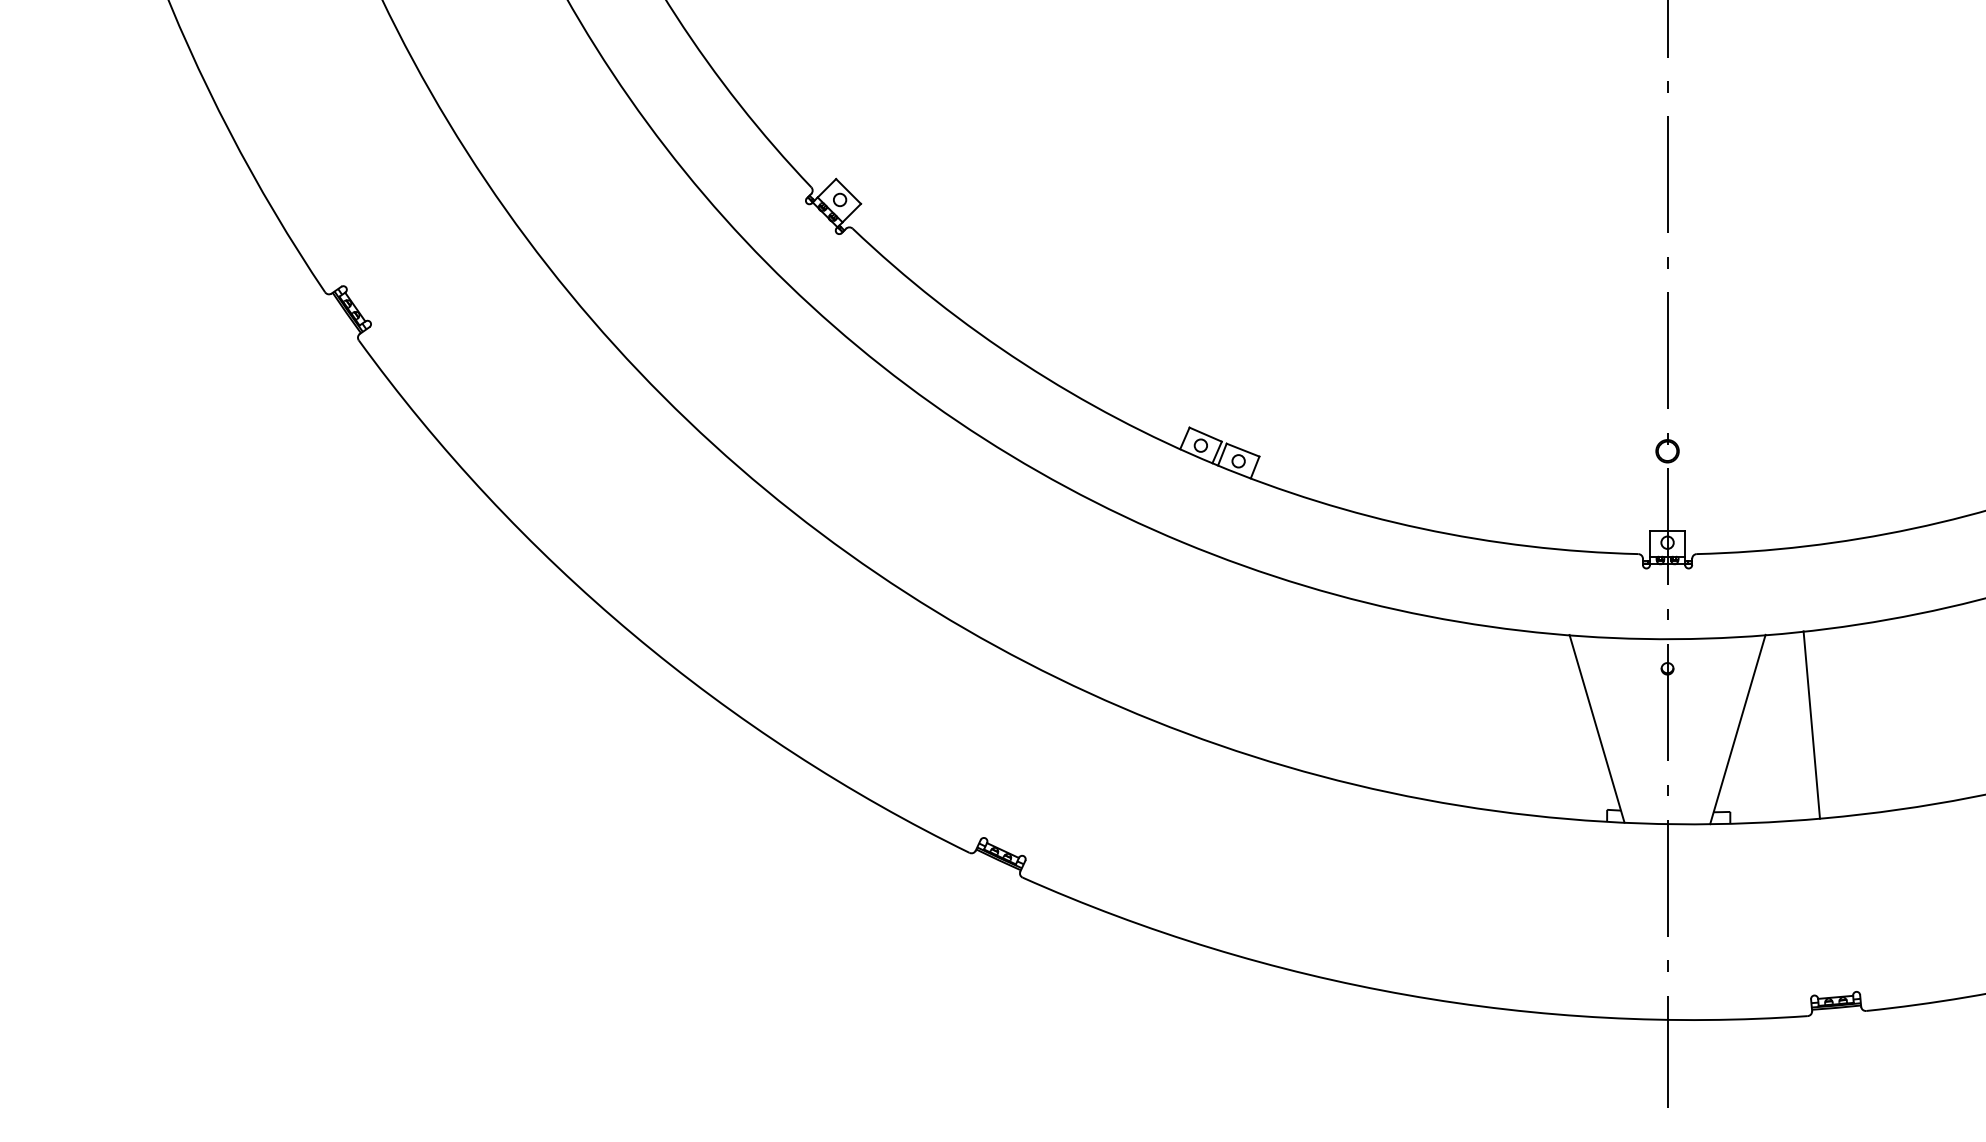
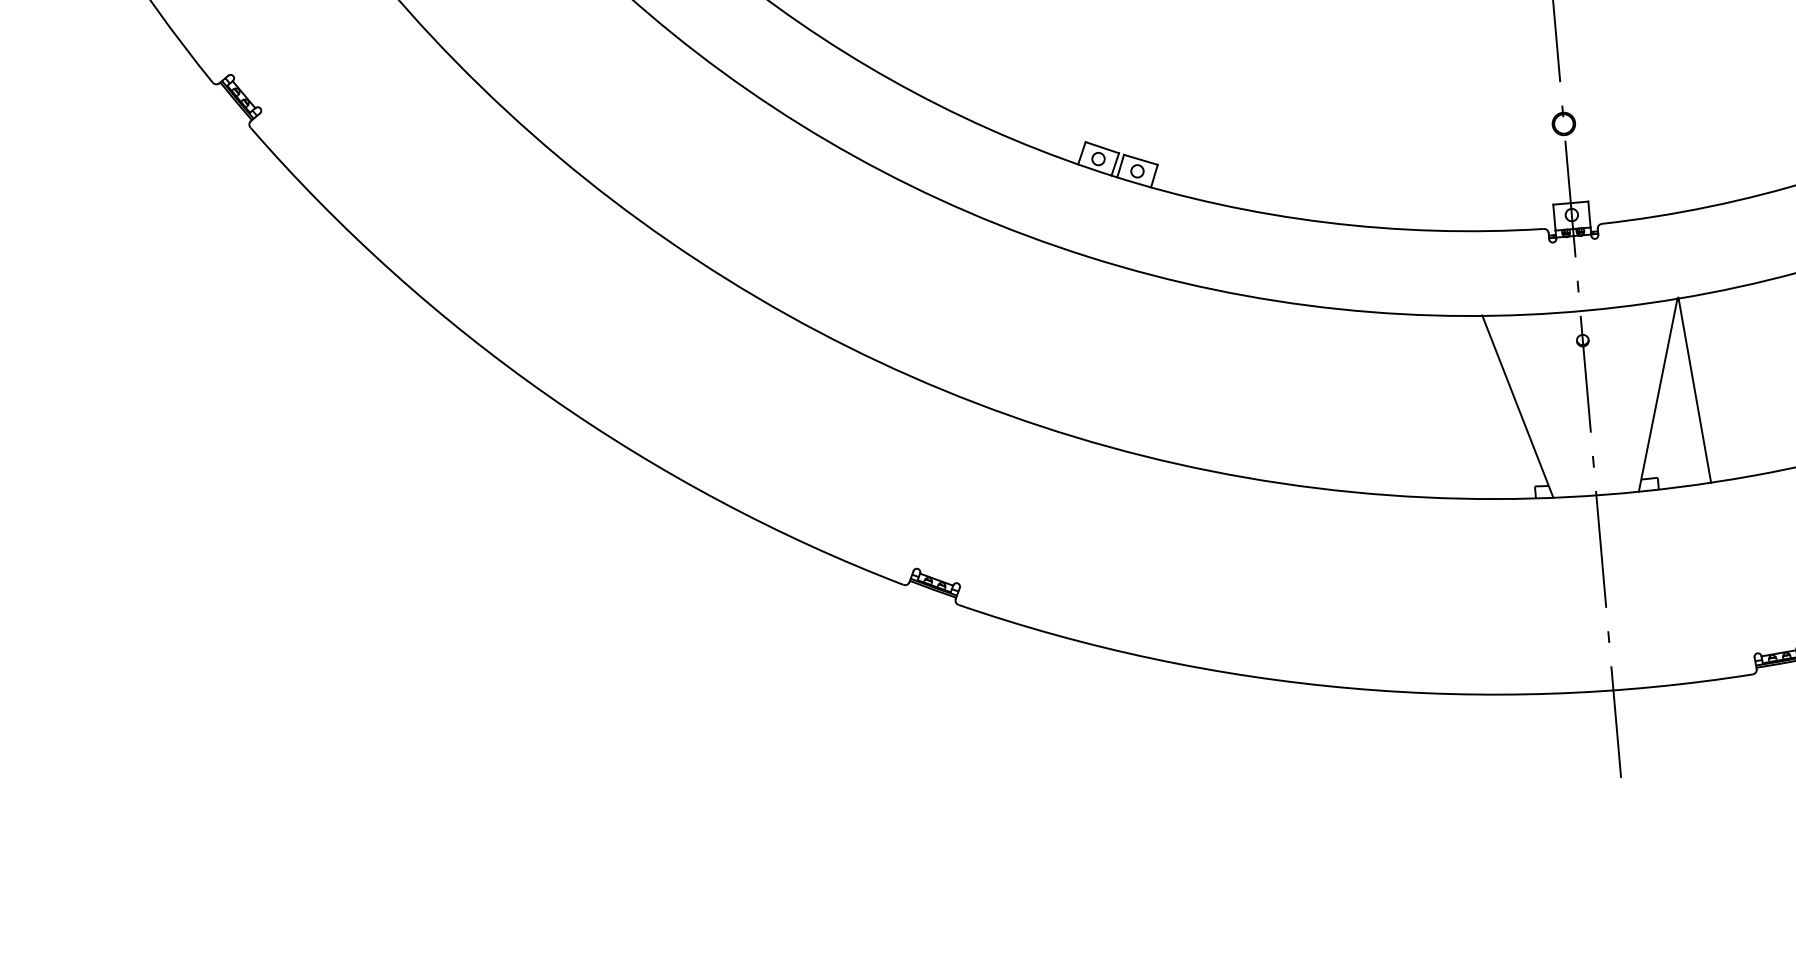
line: (1811, 724) -> (1694, 389), moved

